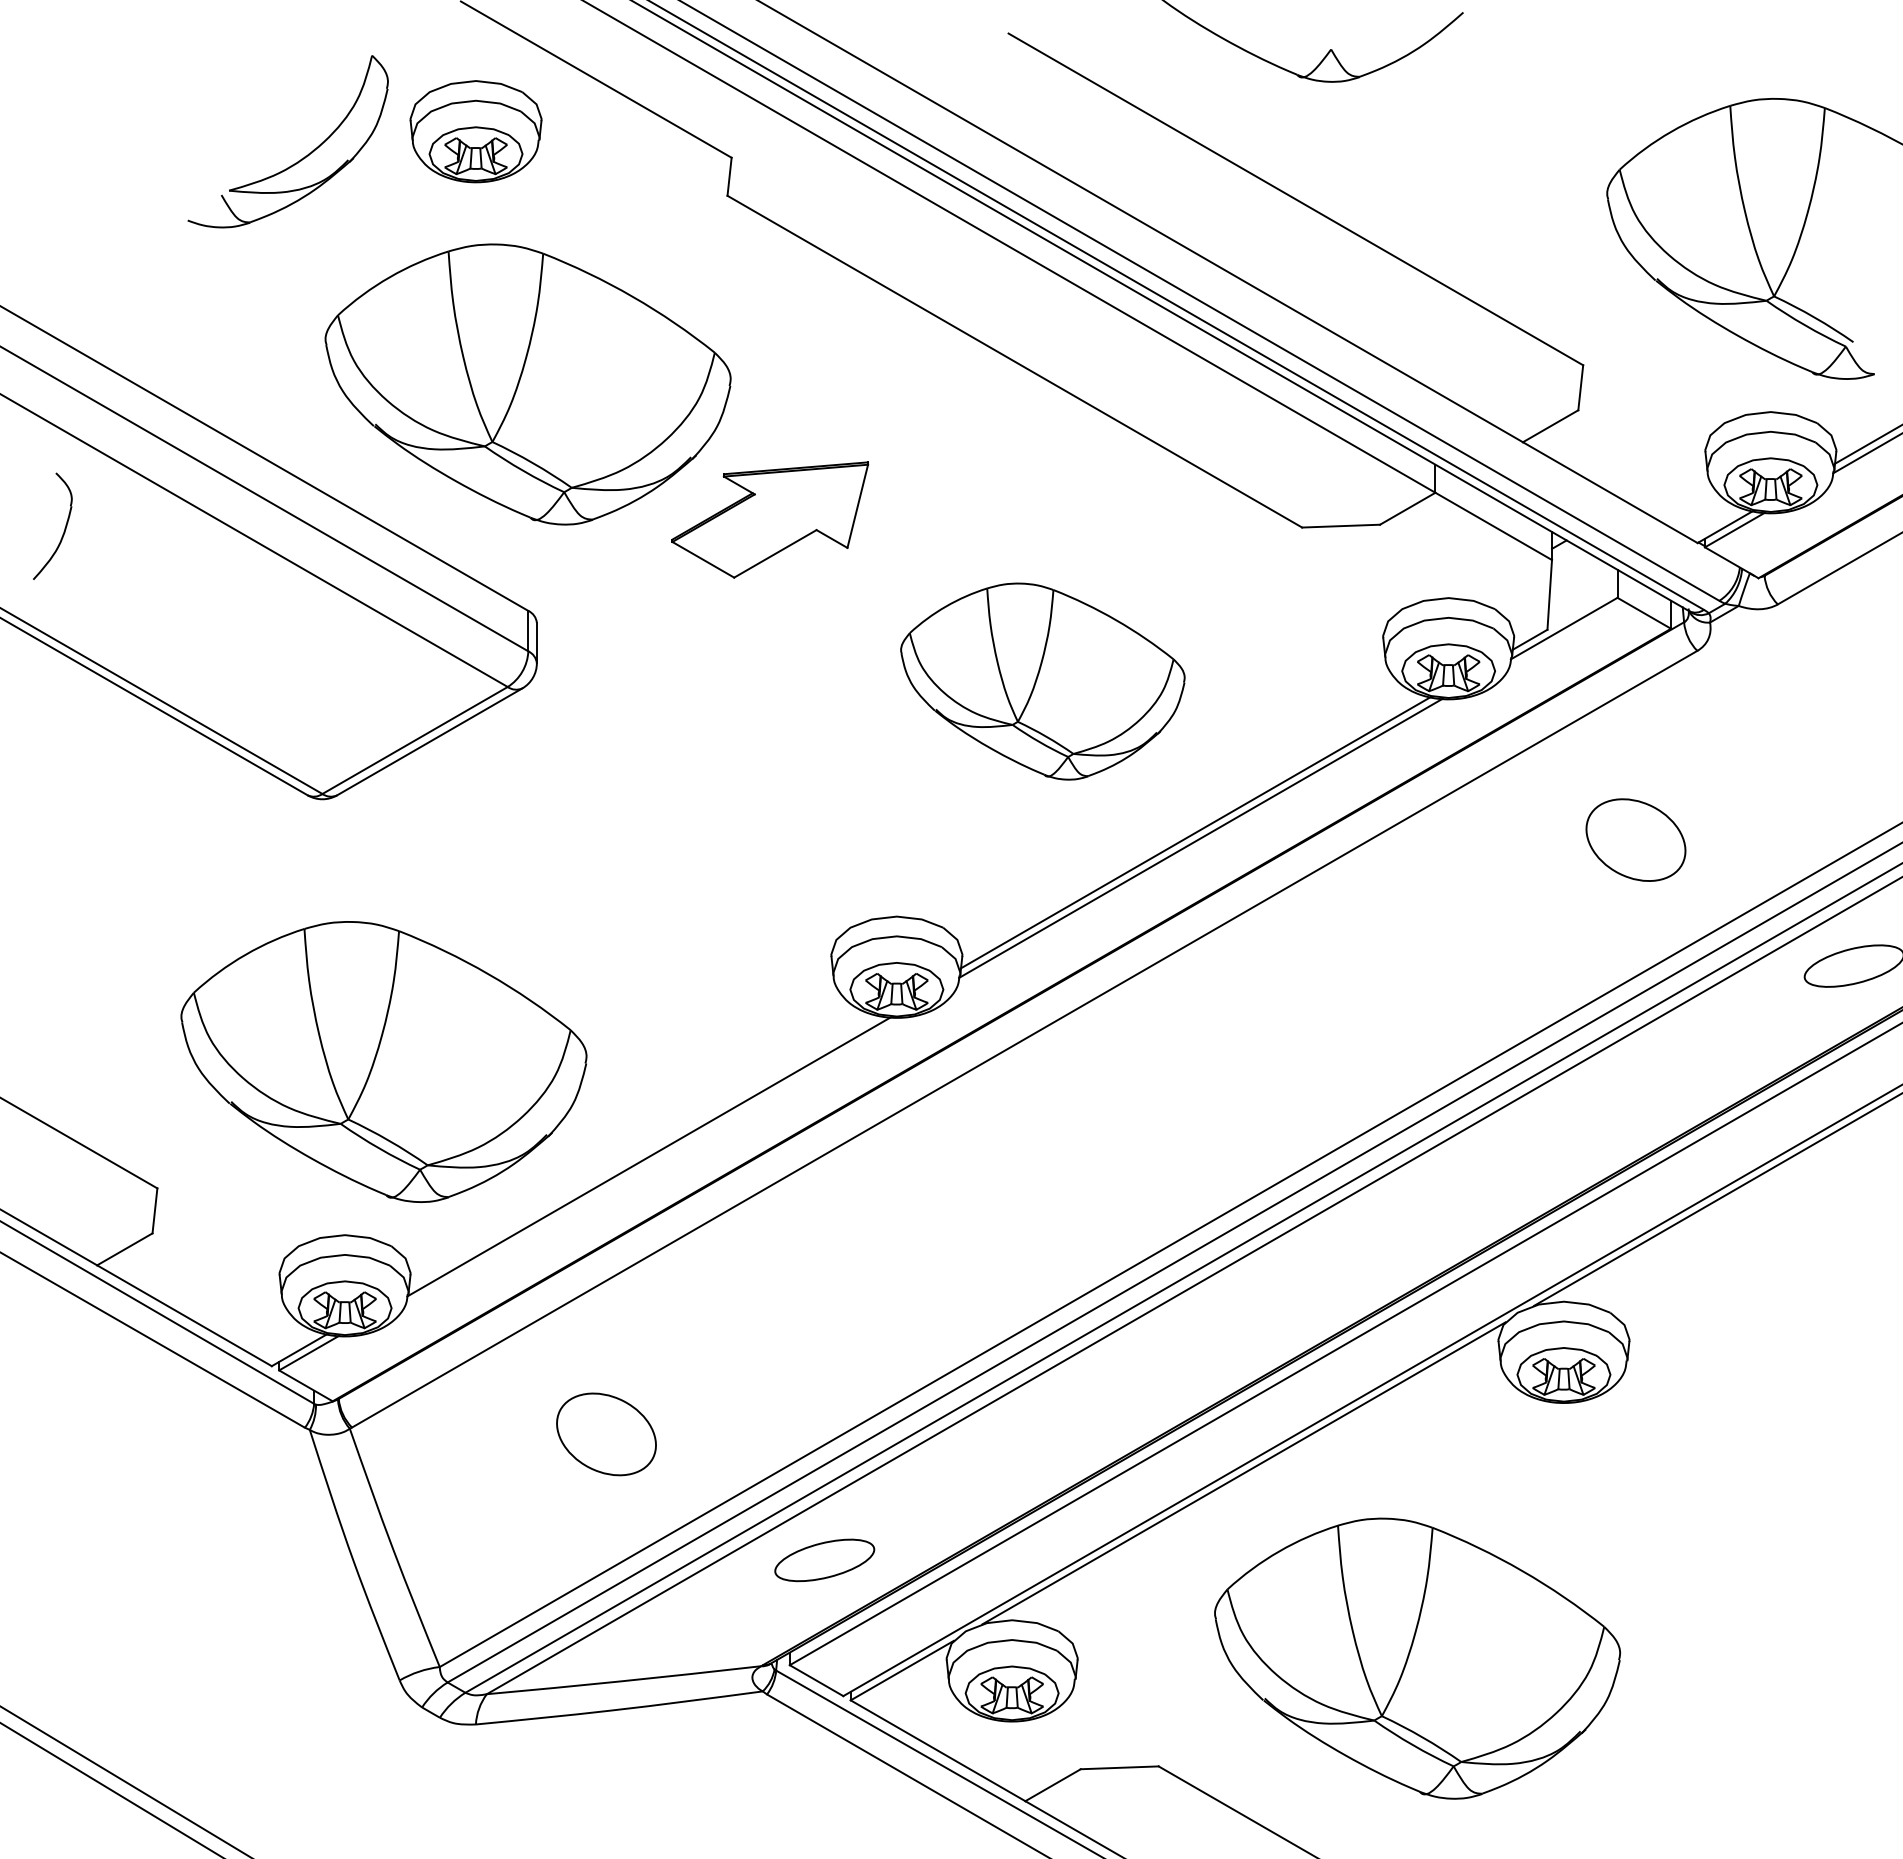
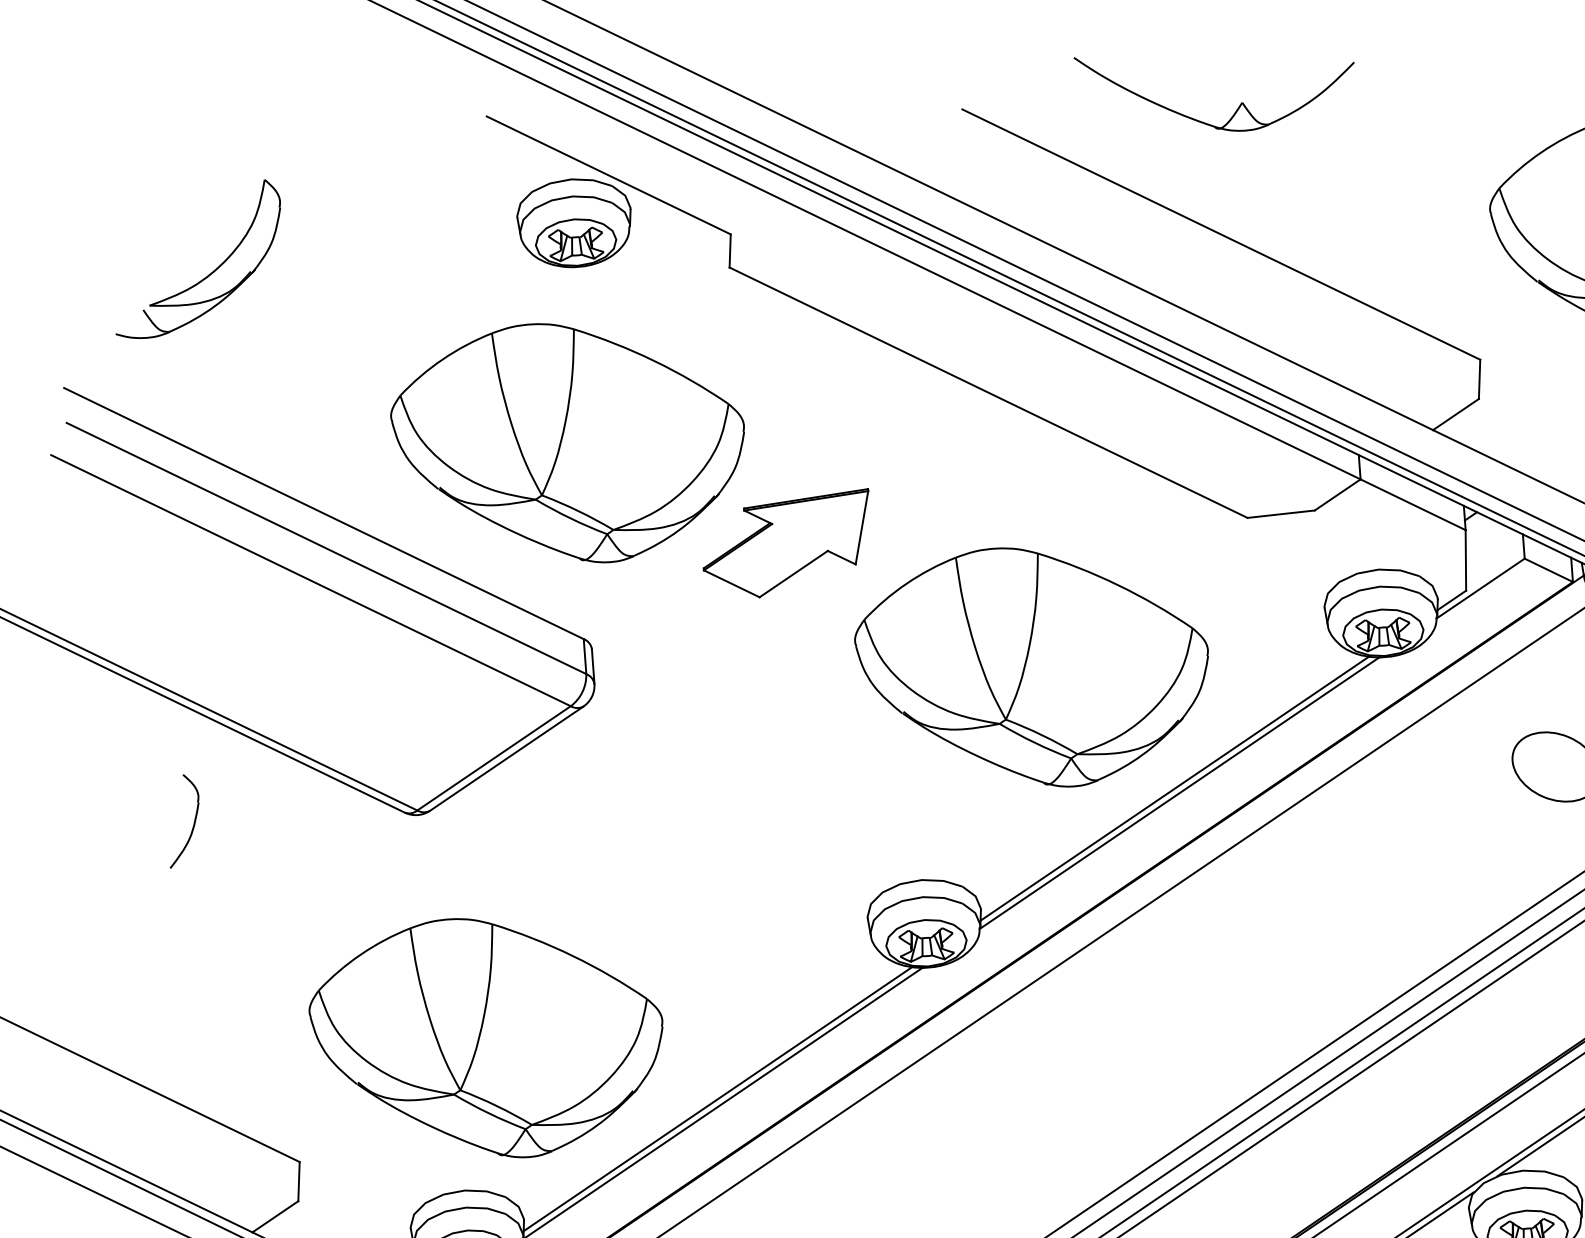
part: (475, 131) -> (574, 223), moved
part: (298, 160) -> (207, 275), moved
part: (64, 528) -> (193, 822), moved
part: (1042, 681) -> (1032, 667), size x1.43
line: (644, 1150) -> (718, 1098), added

